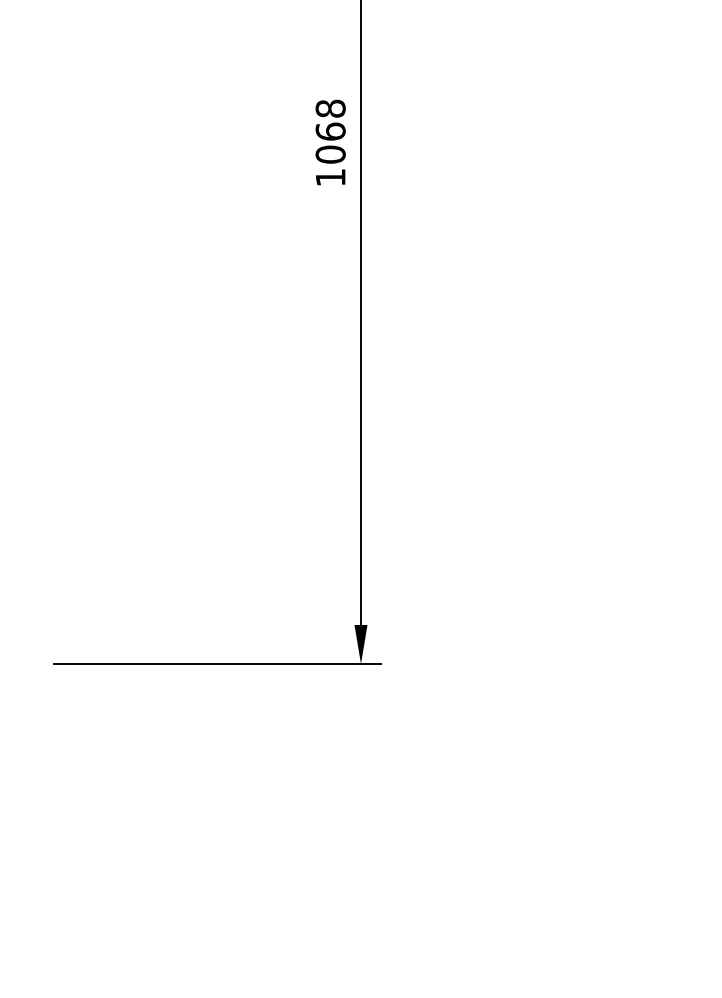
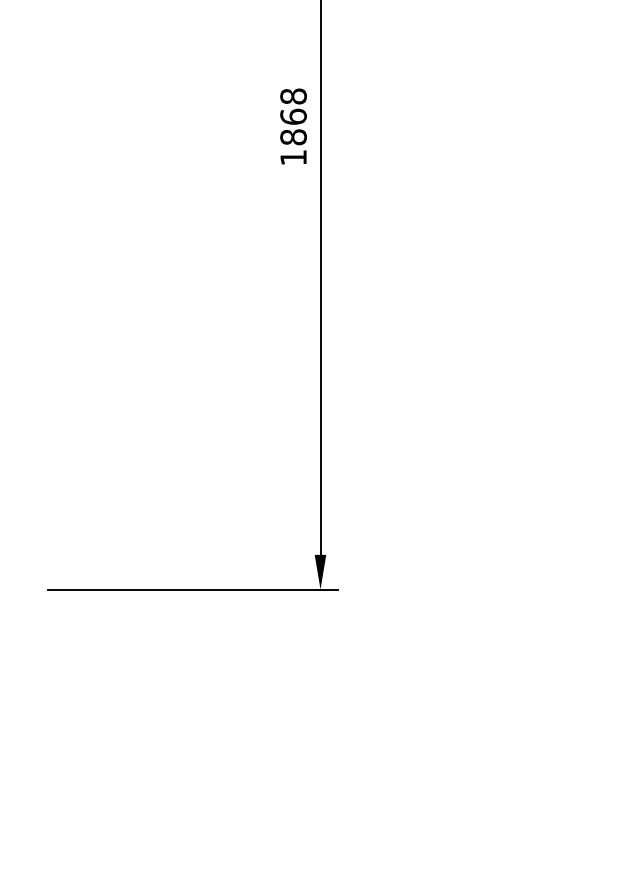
text: (330, 154) -> (293, 137), 1068 -> 1868

